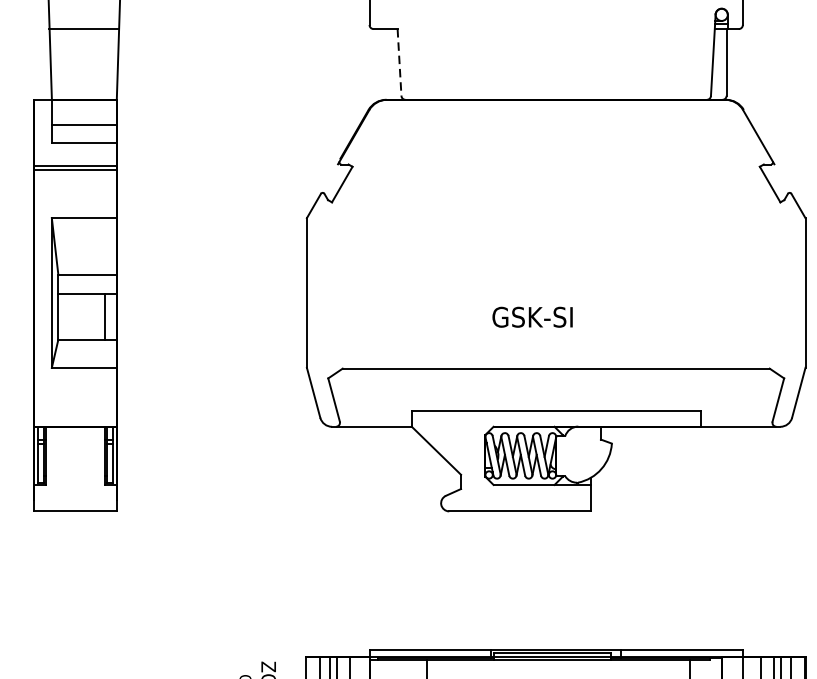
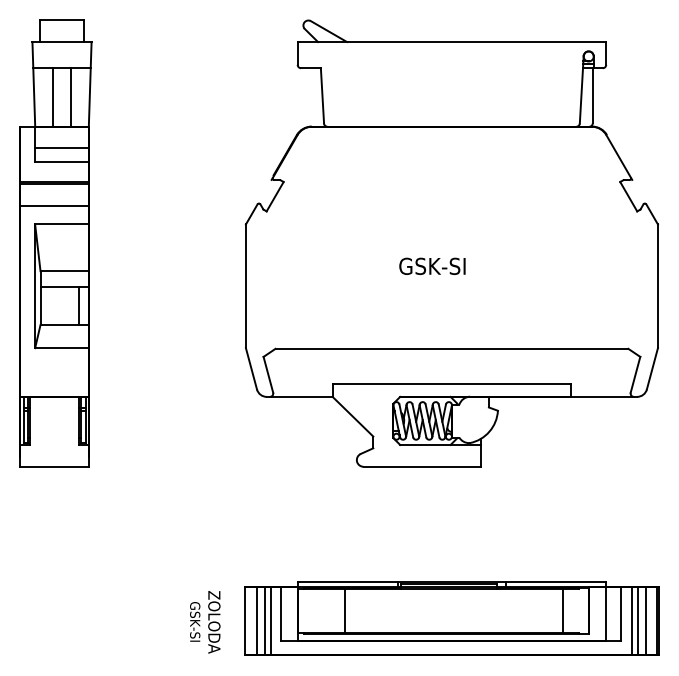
line: (399, 62) -> (322, 95), dashed -> solid
line: (74, 64) -> (53, 97), added
line: (94, 64) -> (70, 97), added
line: (75, 195) -> (54, 205), added
text: (532, 316) -> (432, 265), moved

